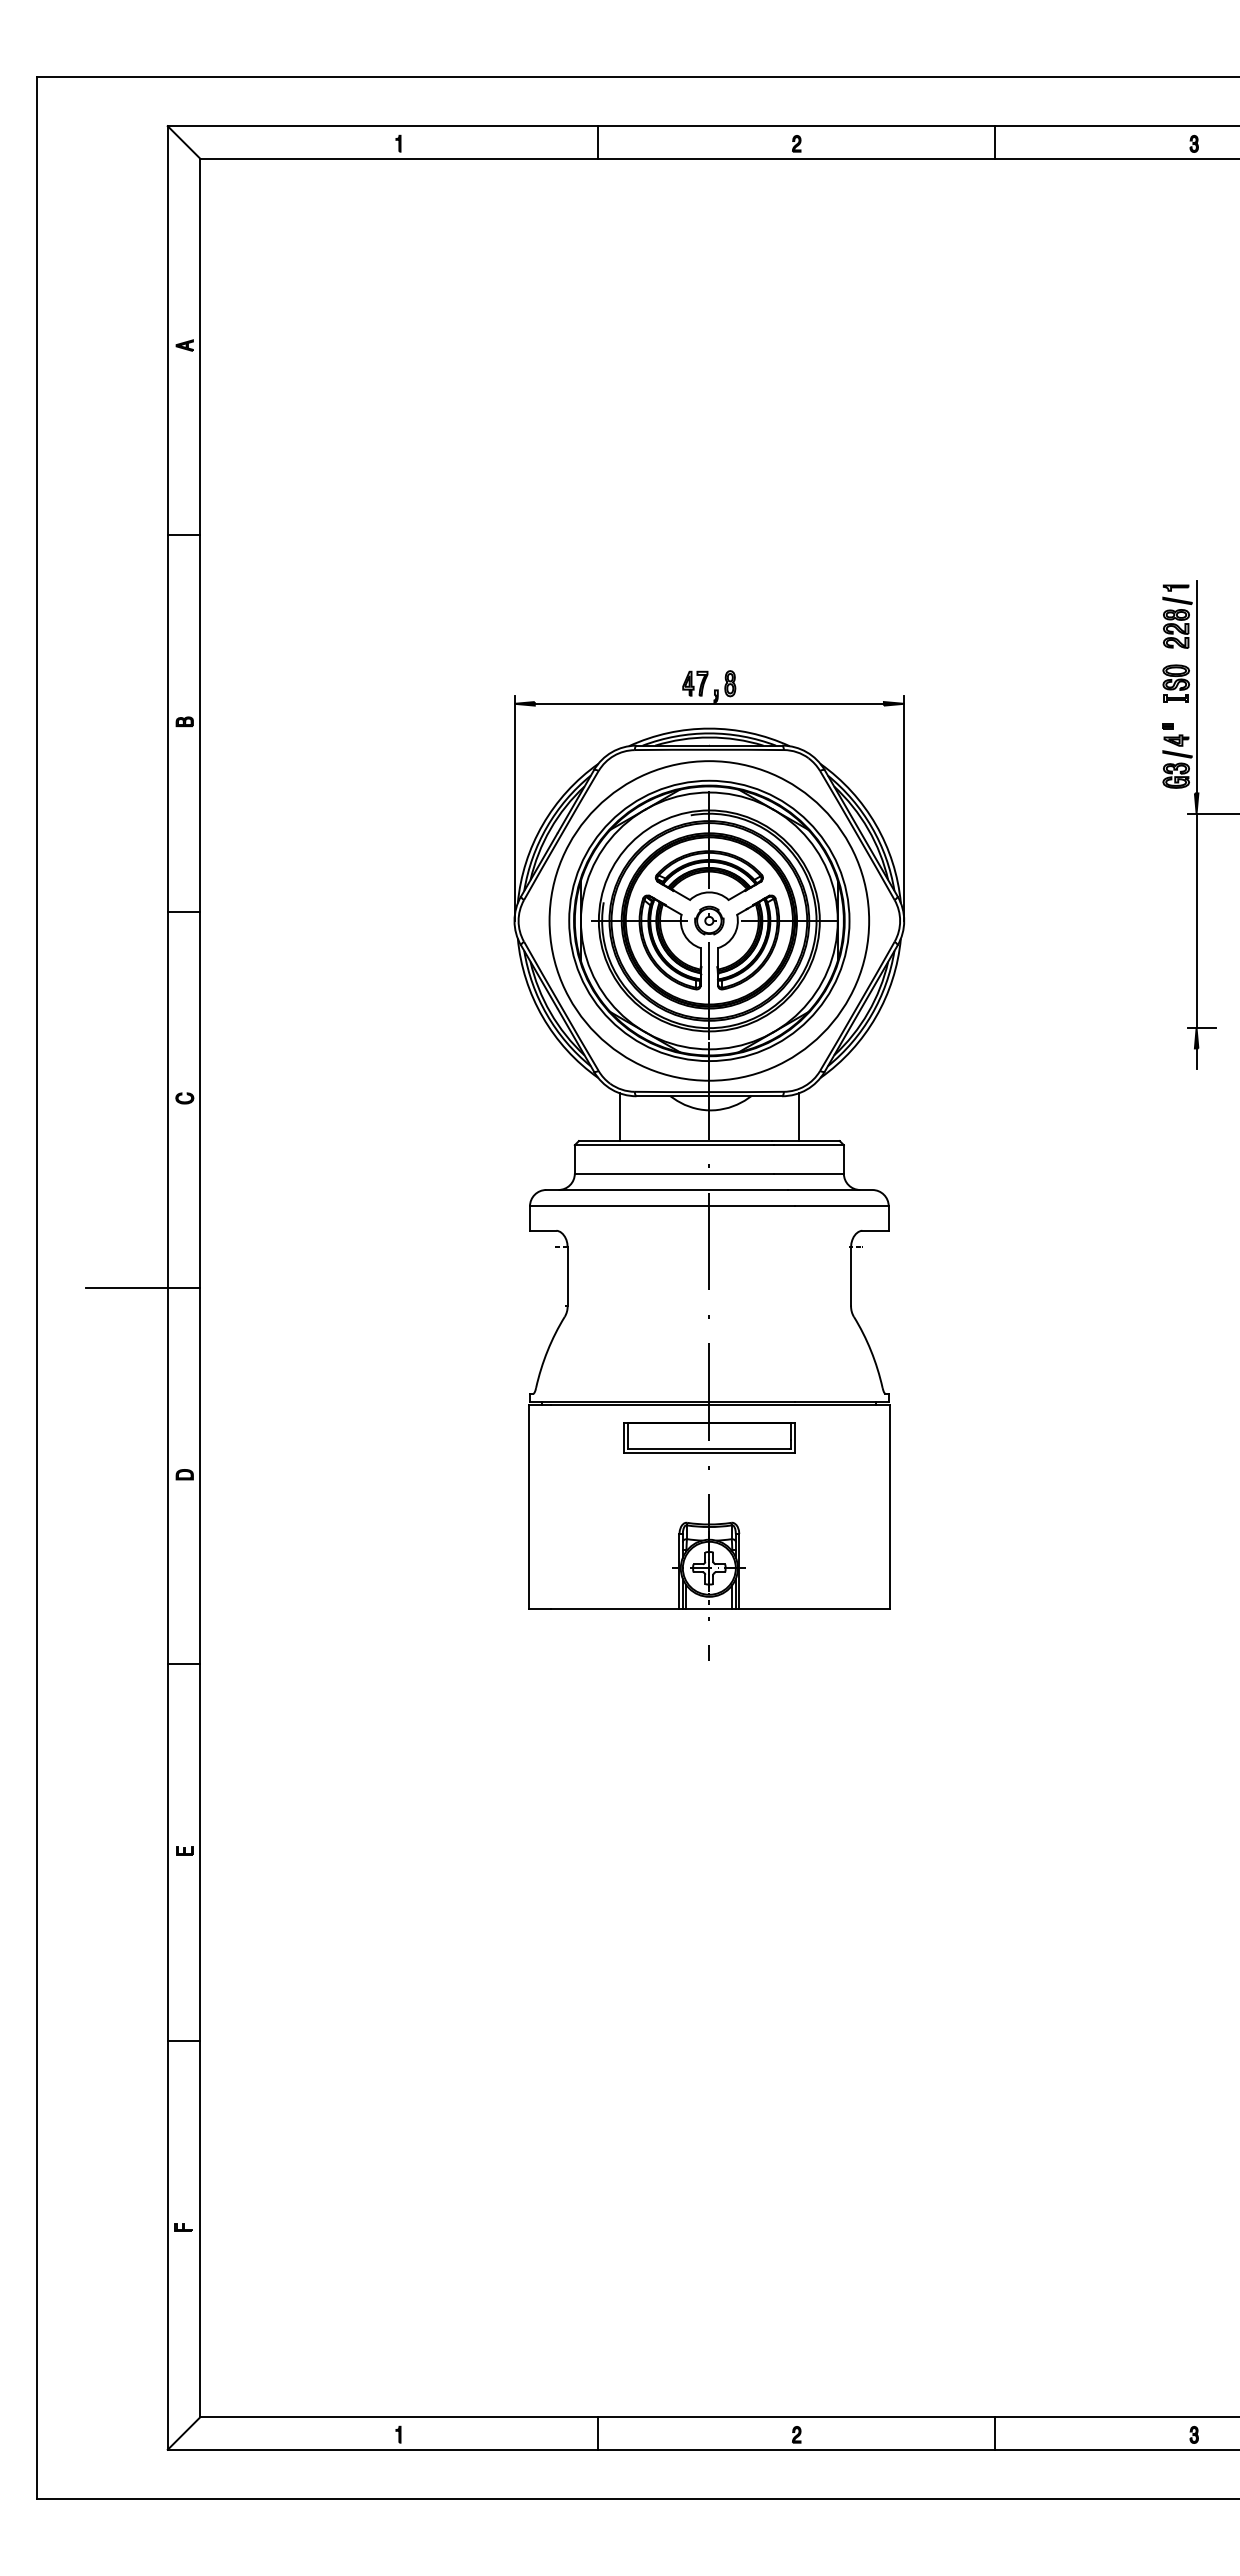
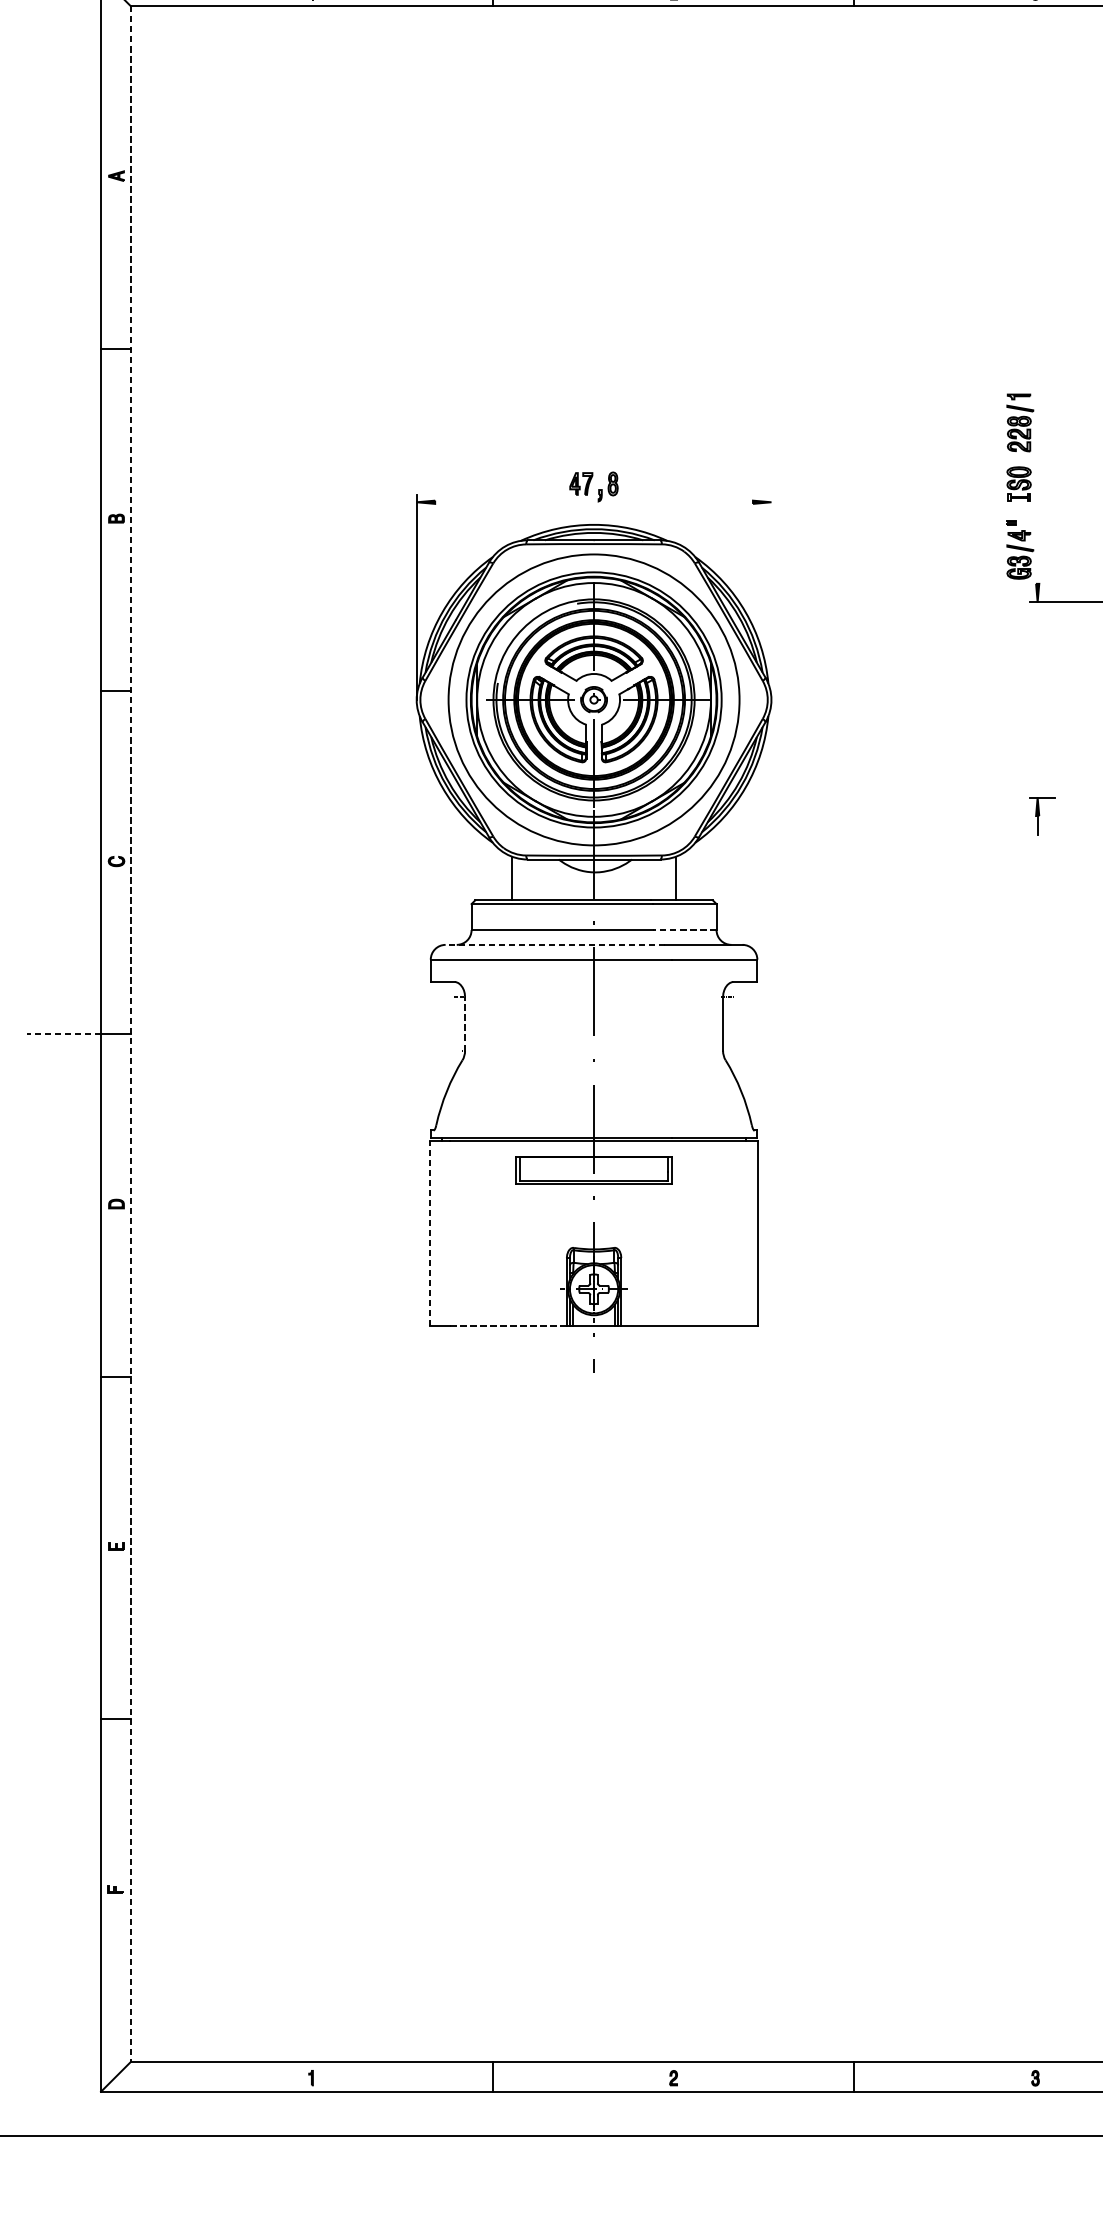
line: (1196, 686) -> (1037, 486), removed
line: (708, 703) -> (593, 501), removed
line: (904, 807) -> (771, 596), removed
line: (1196, 920) -> (1037, 699), removed
line: (808, 1173) -> (684, 929), solid -> dashed
line: (666, 1190) -> (555, 945), solid -> dashed
line: (567, 1276) -> (464, 1023), solid -> dashed
line: (127, 1288) -> (64, 1034), solid -> dashed
line: (200, 1288) -> (130, 1034), solid -> dashed
line: (529, 1507) -> (430, 1233), solid -> dashed
line: (614, 1609) -> (507, 1326), solid -> dashed

